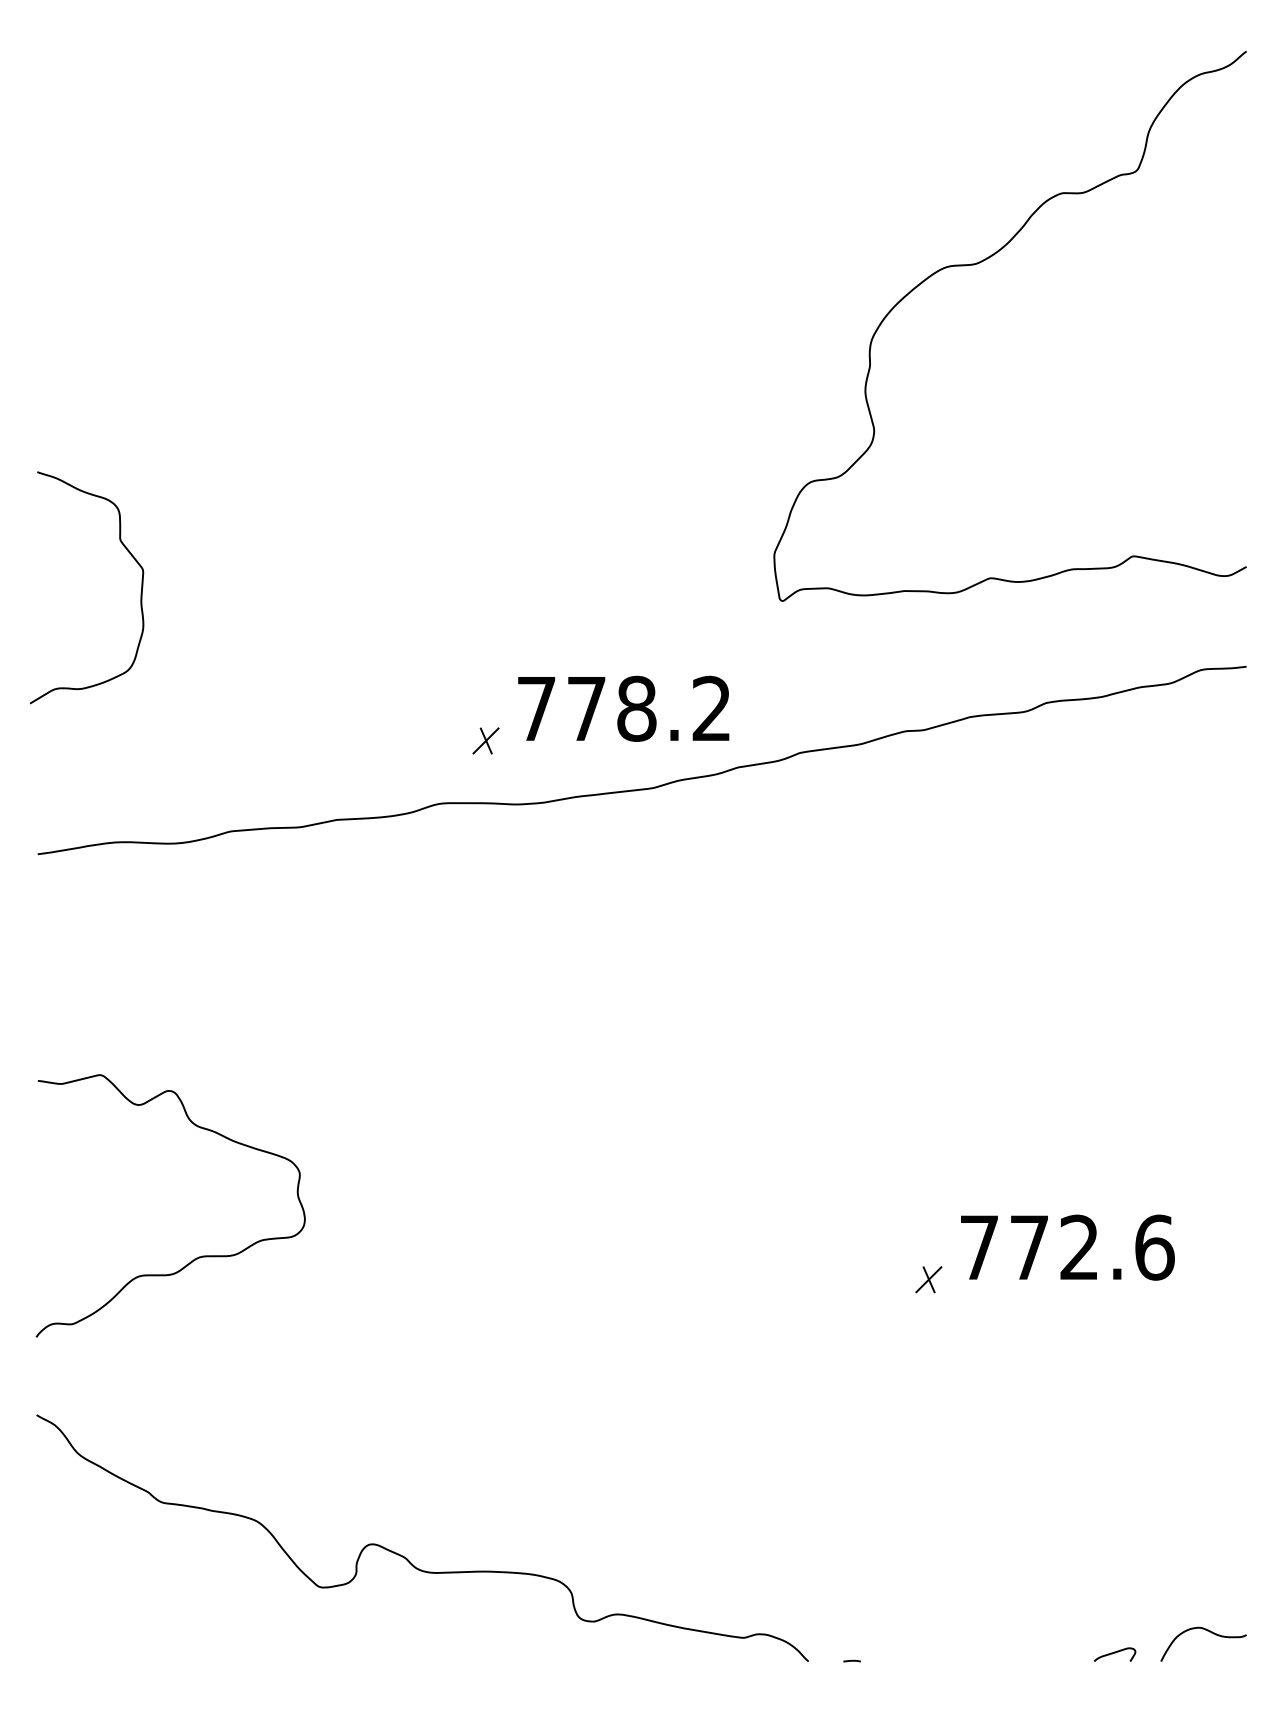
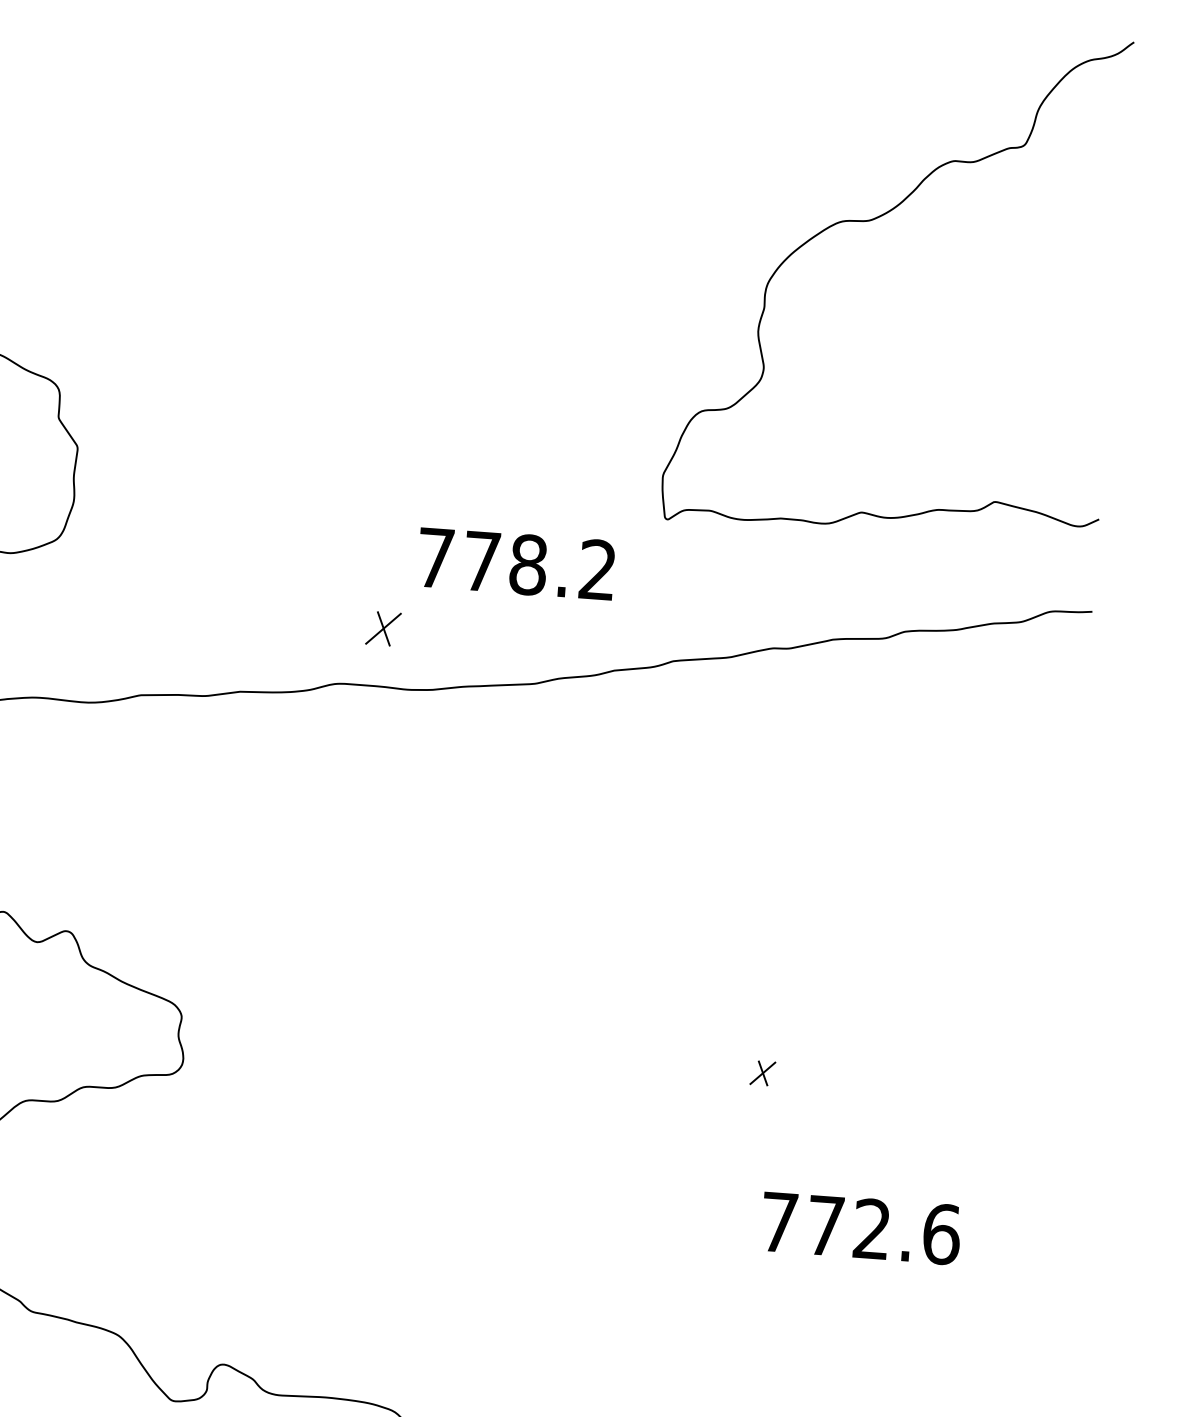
text: (623, 708) -> (516, 563), moved
part: (485, 740) -> (382, 628), size x1.4
text: (1067, 1247) -> (860, 1228), moved
part: (928, 1279) -> (762, 1073), moved

